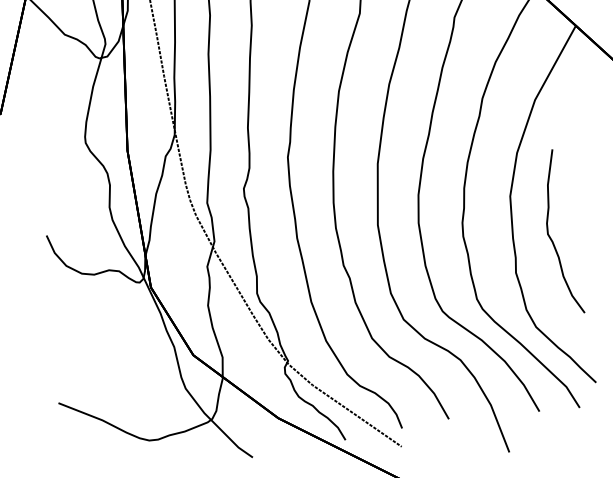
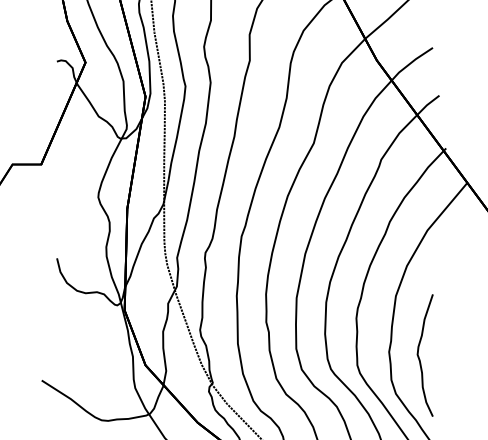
curve: (550, 236) -> (419, 356), moved

